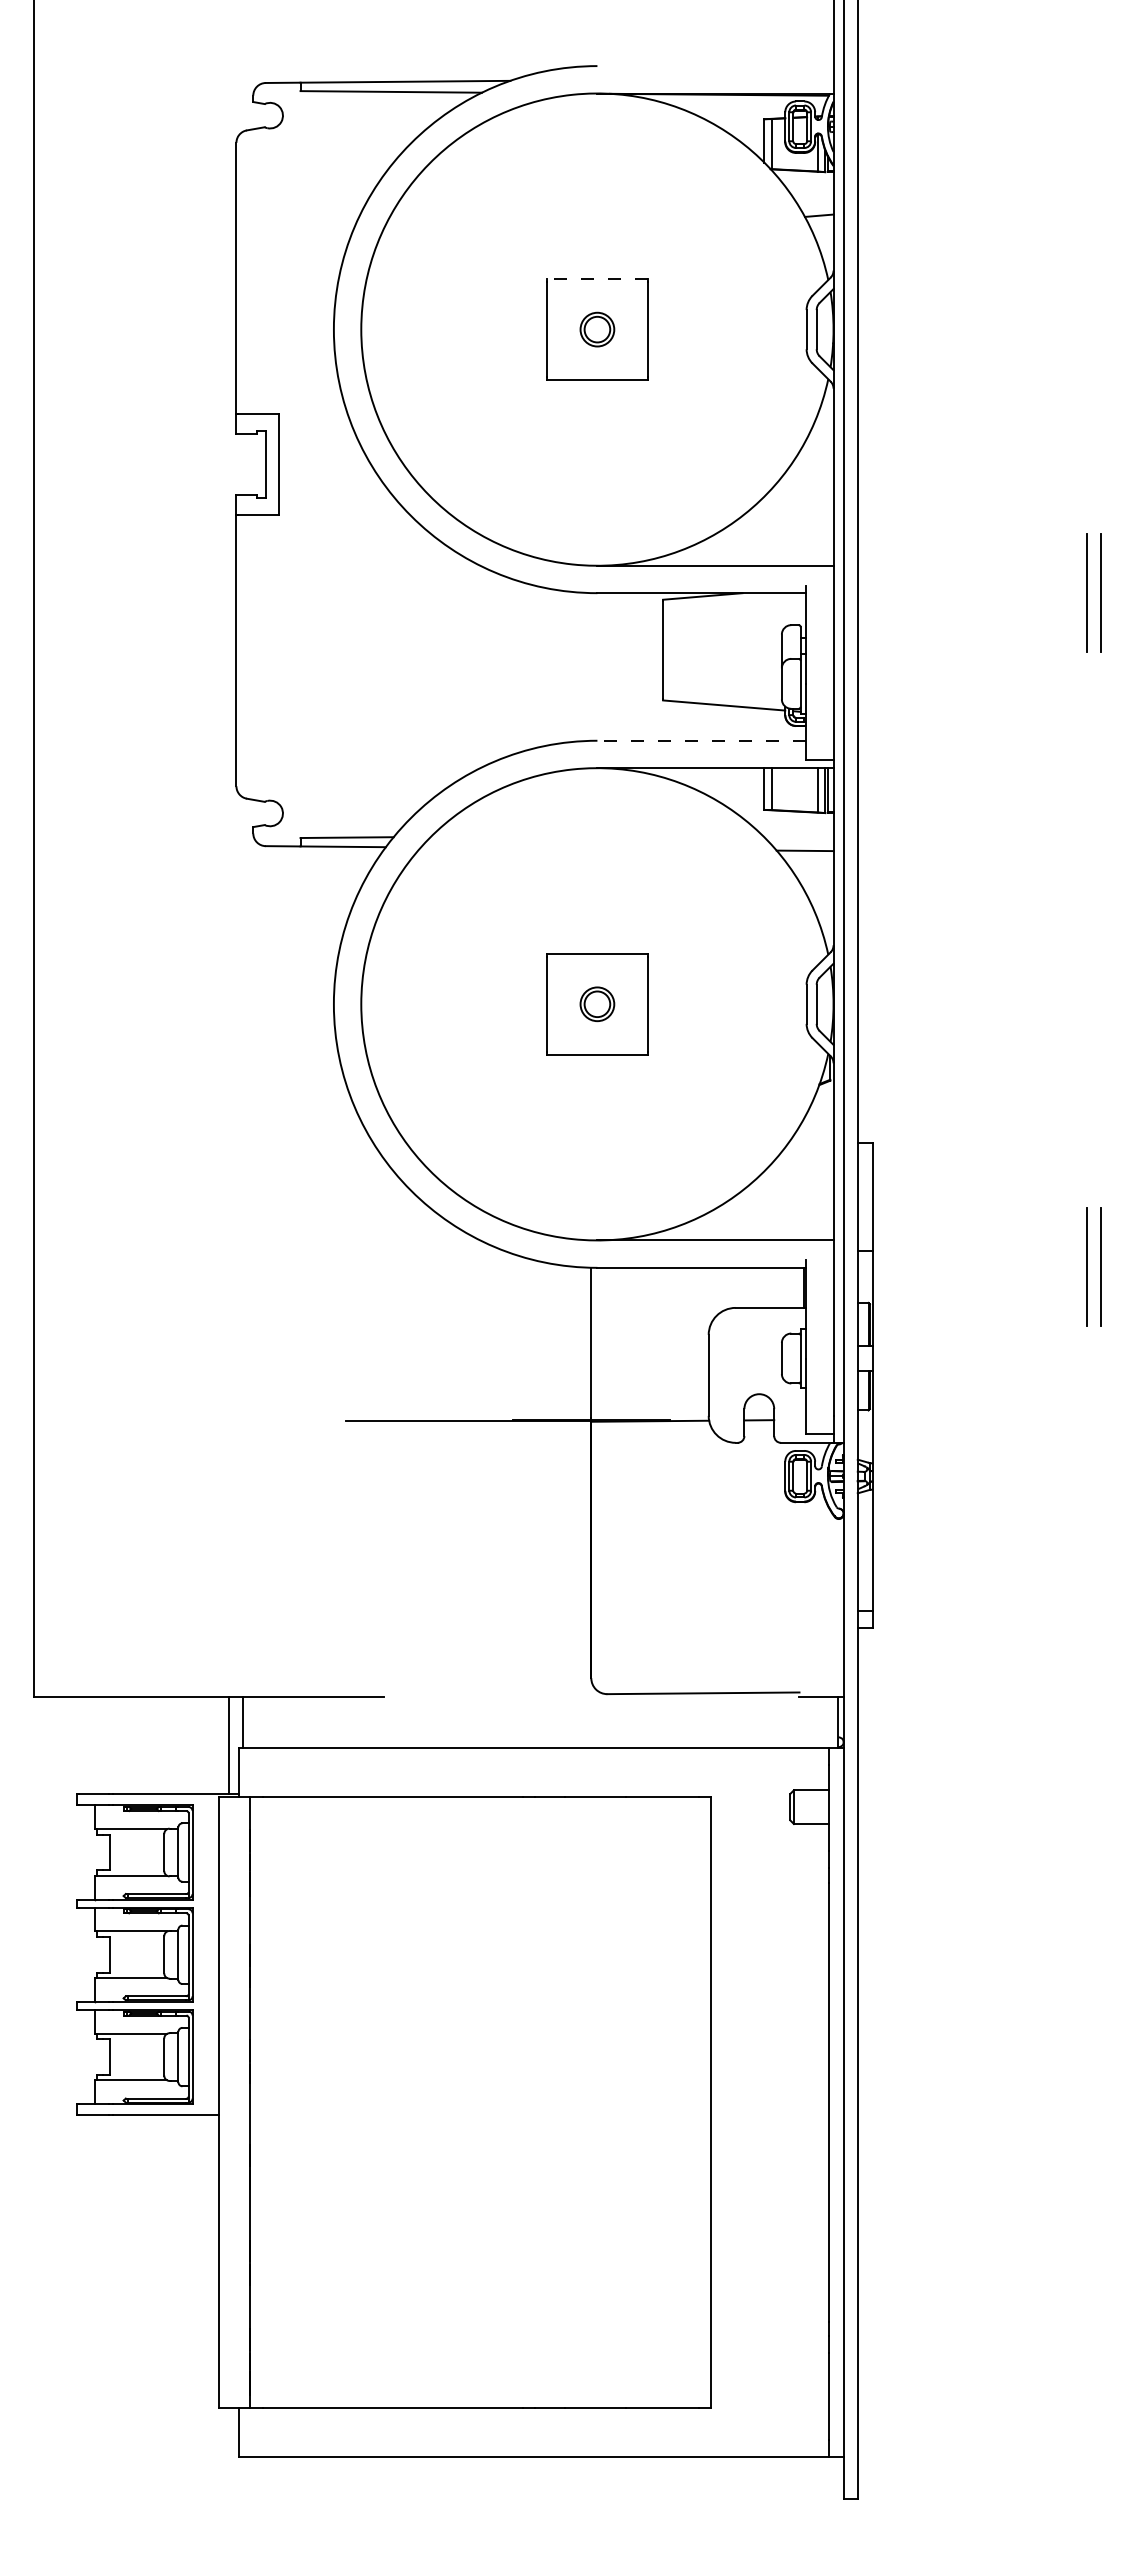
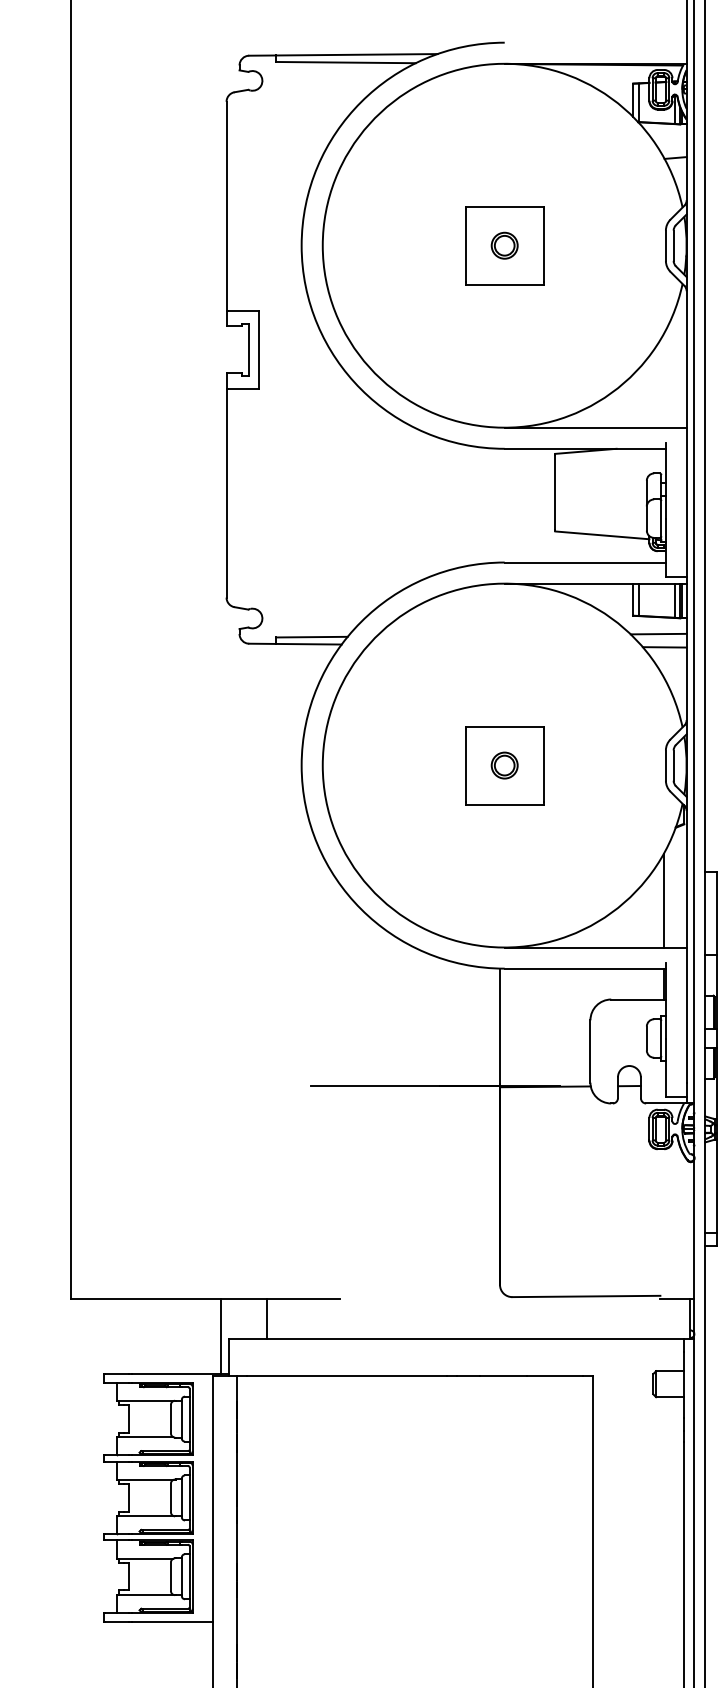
line: (597, 279) -> (504, 207), dashed -> solid
line: (701, 740) -> (584, 562), dashed -> solid
line: (797, 833) -> (658, 633), added
line: (803, 1179) -> (663, 900), added
line: (242, 1722) -> (266, 1318), moved

